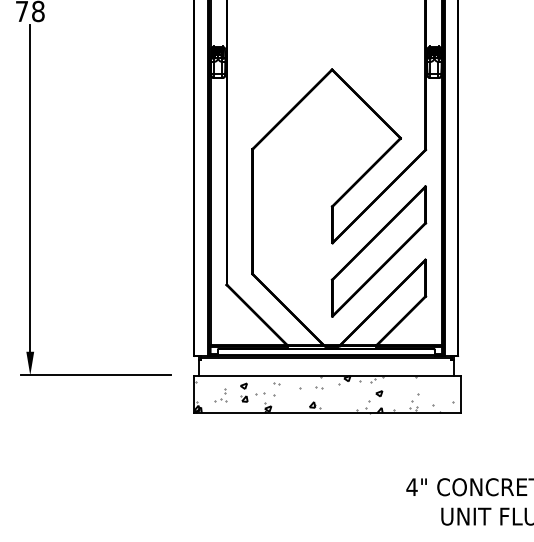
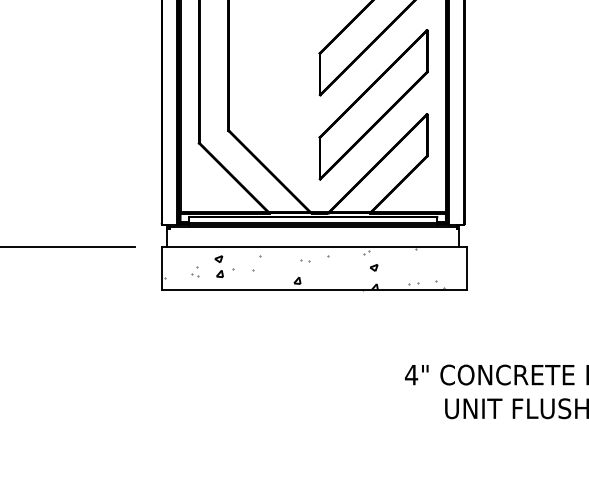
hatch: (323, 394) -> (310, 268), removed

